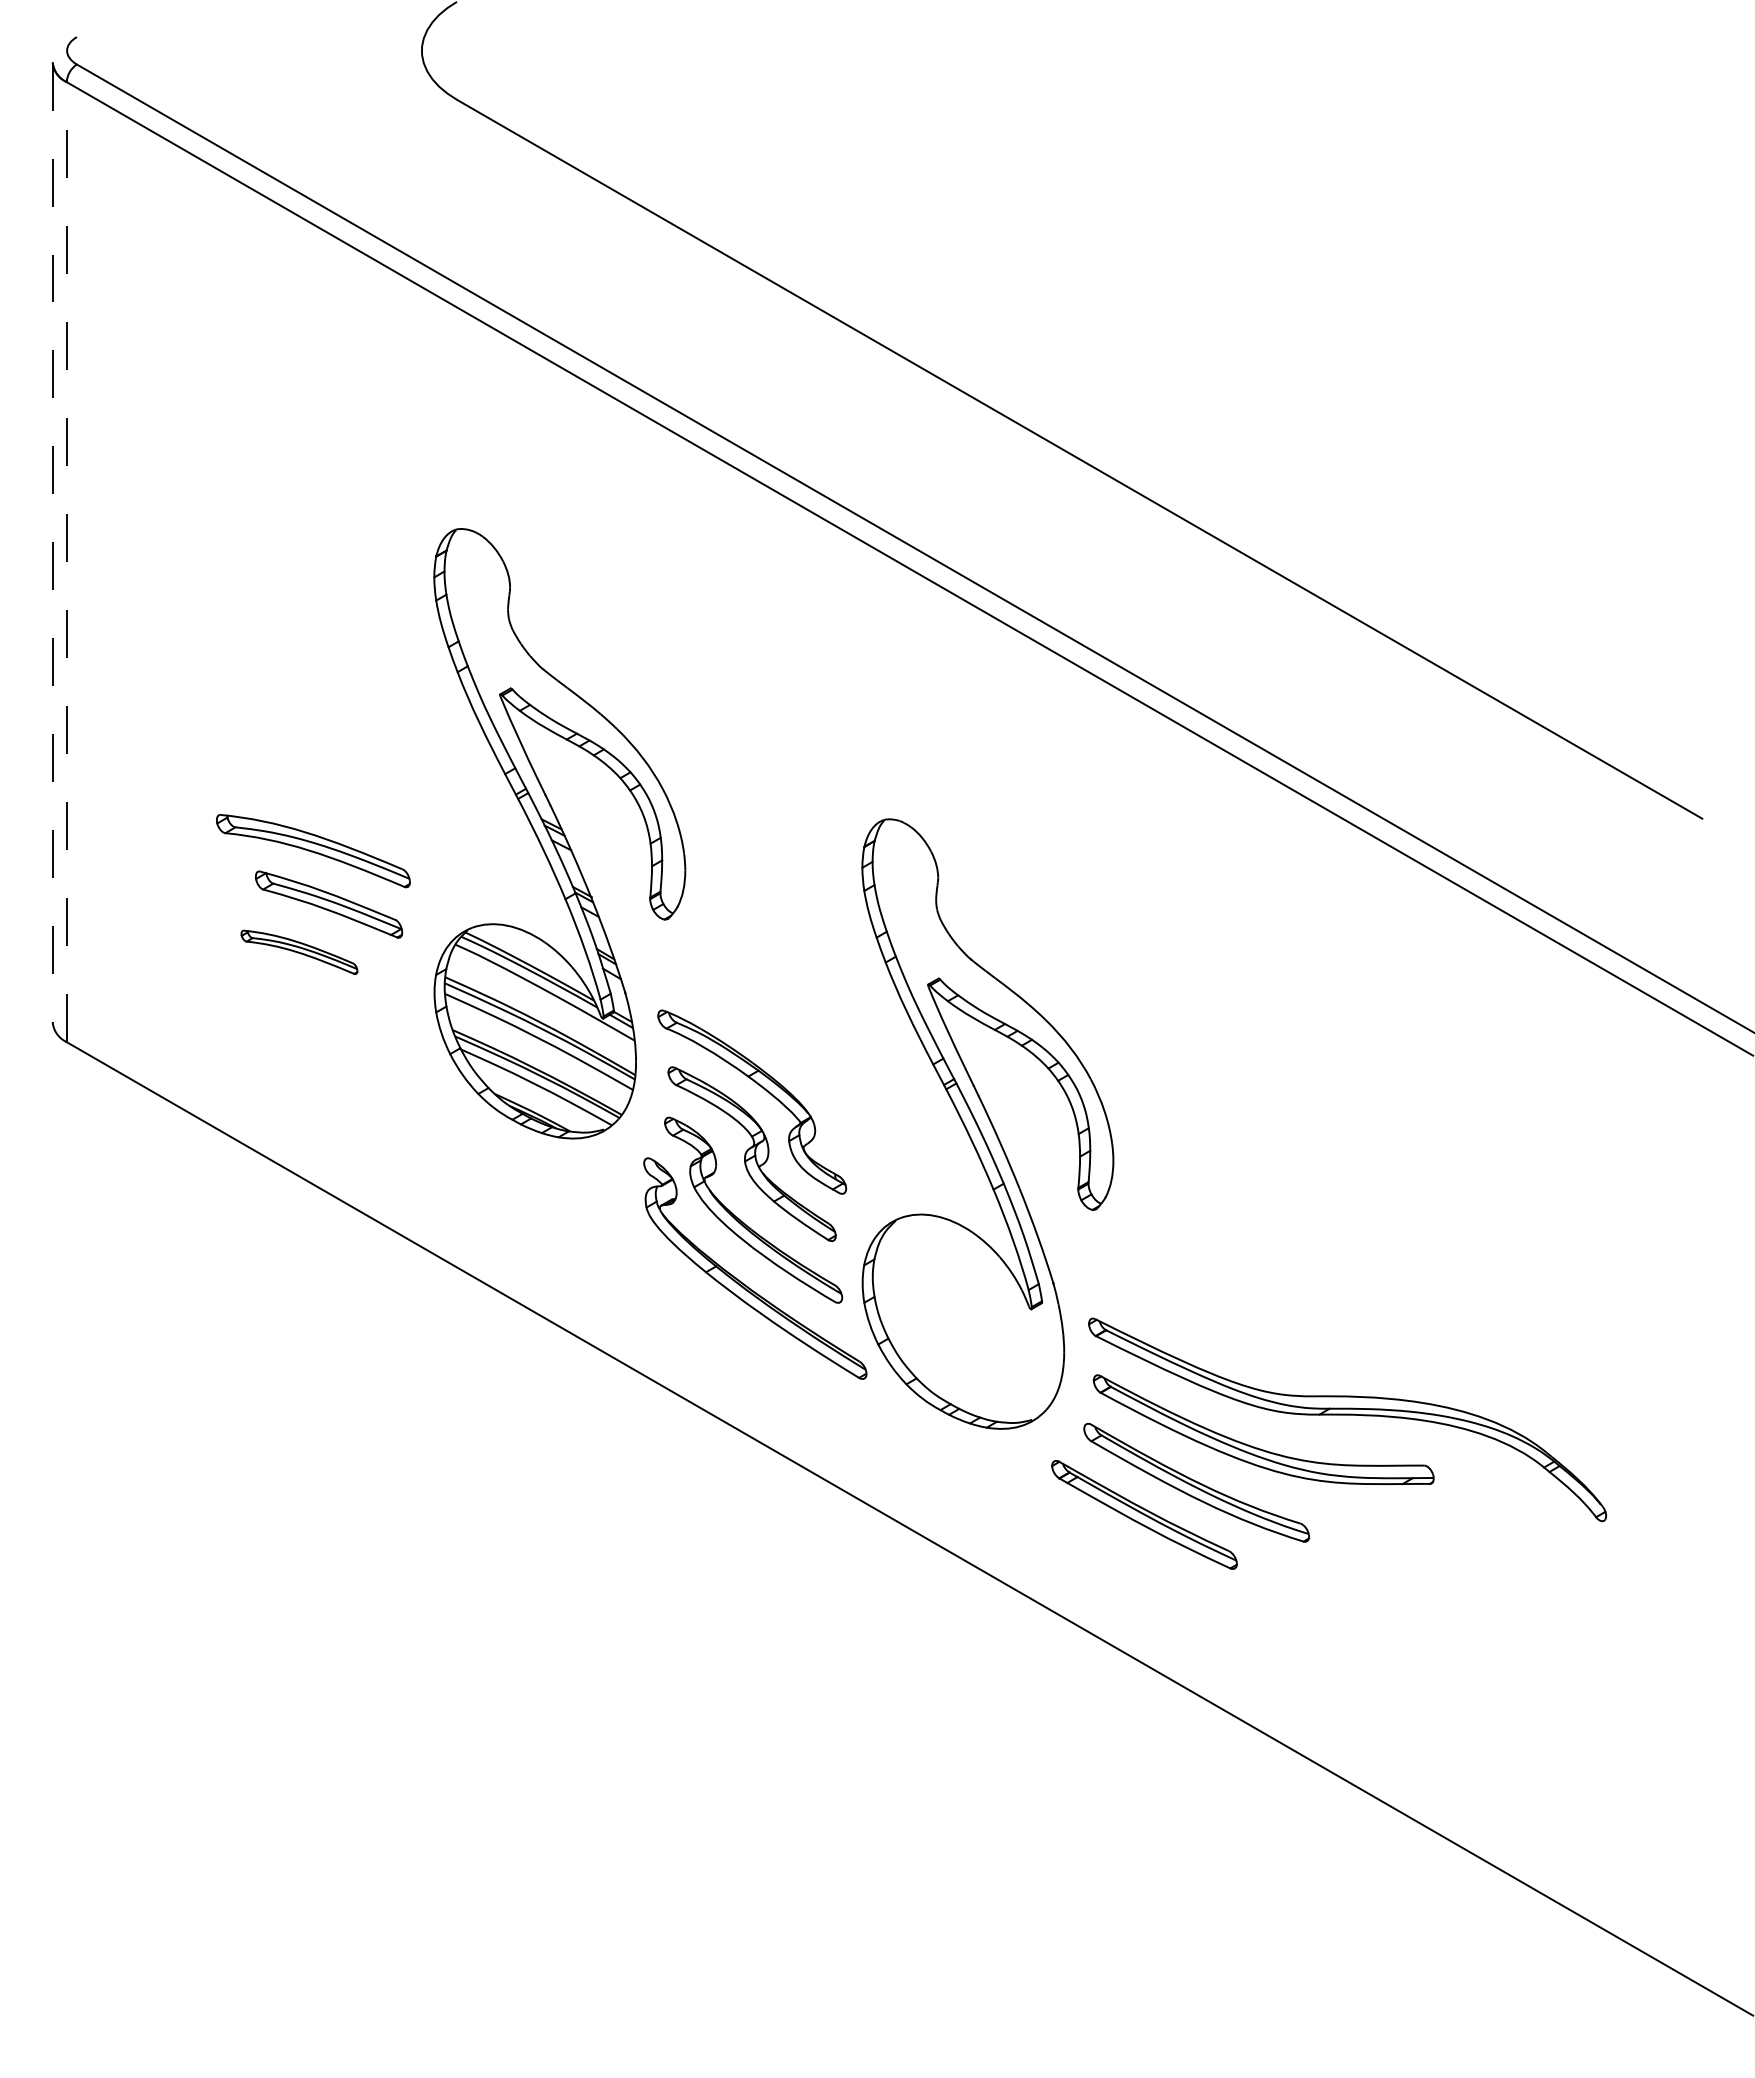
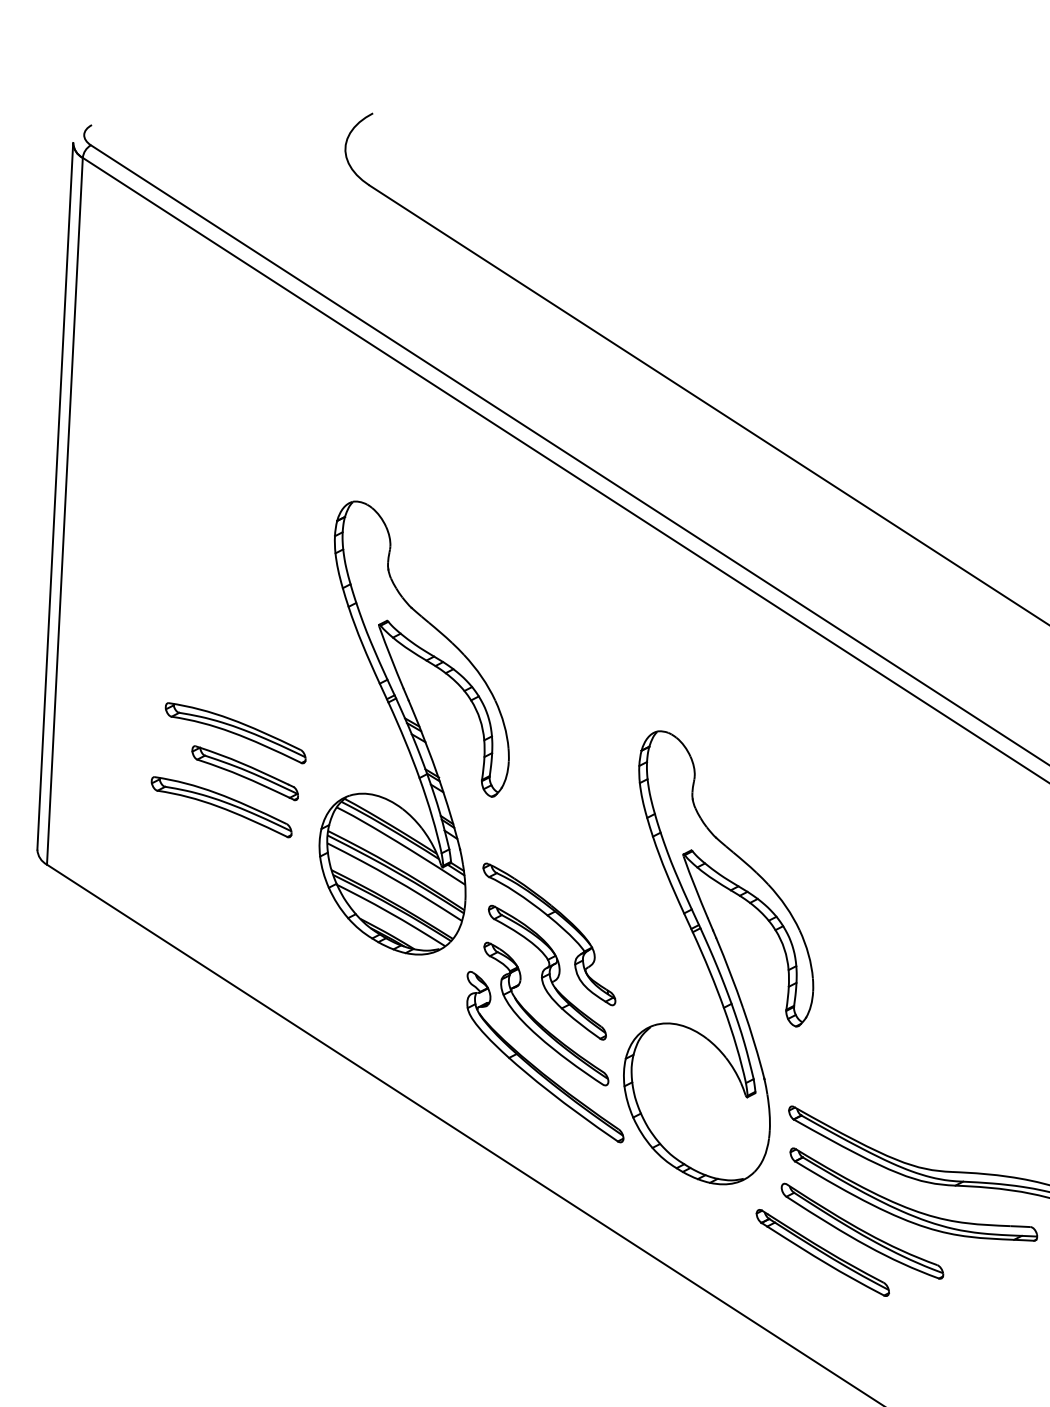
line: (52, 542) -> (55, 496), dashed -> solid
line: (66, 561) -> (64, 510), dashed -> solid
part: (299, 952) -> (221, 807), size x1.67

